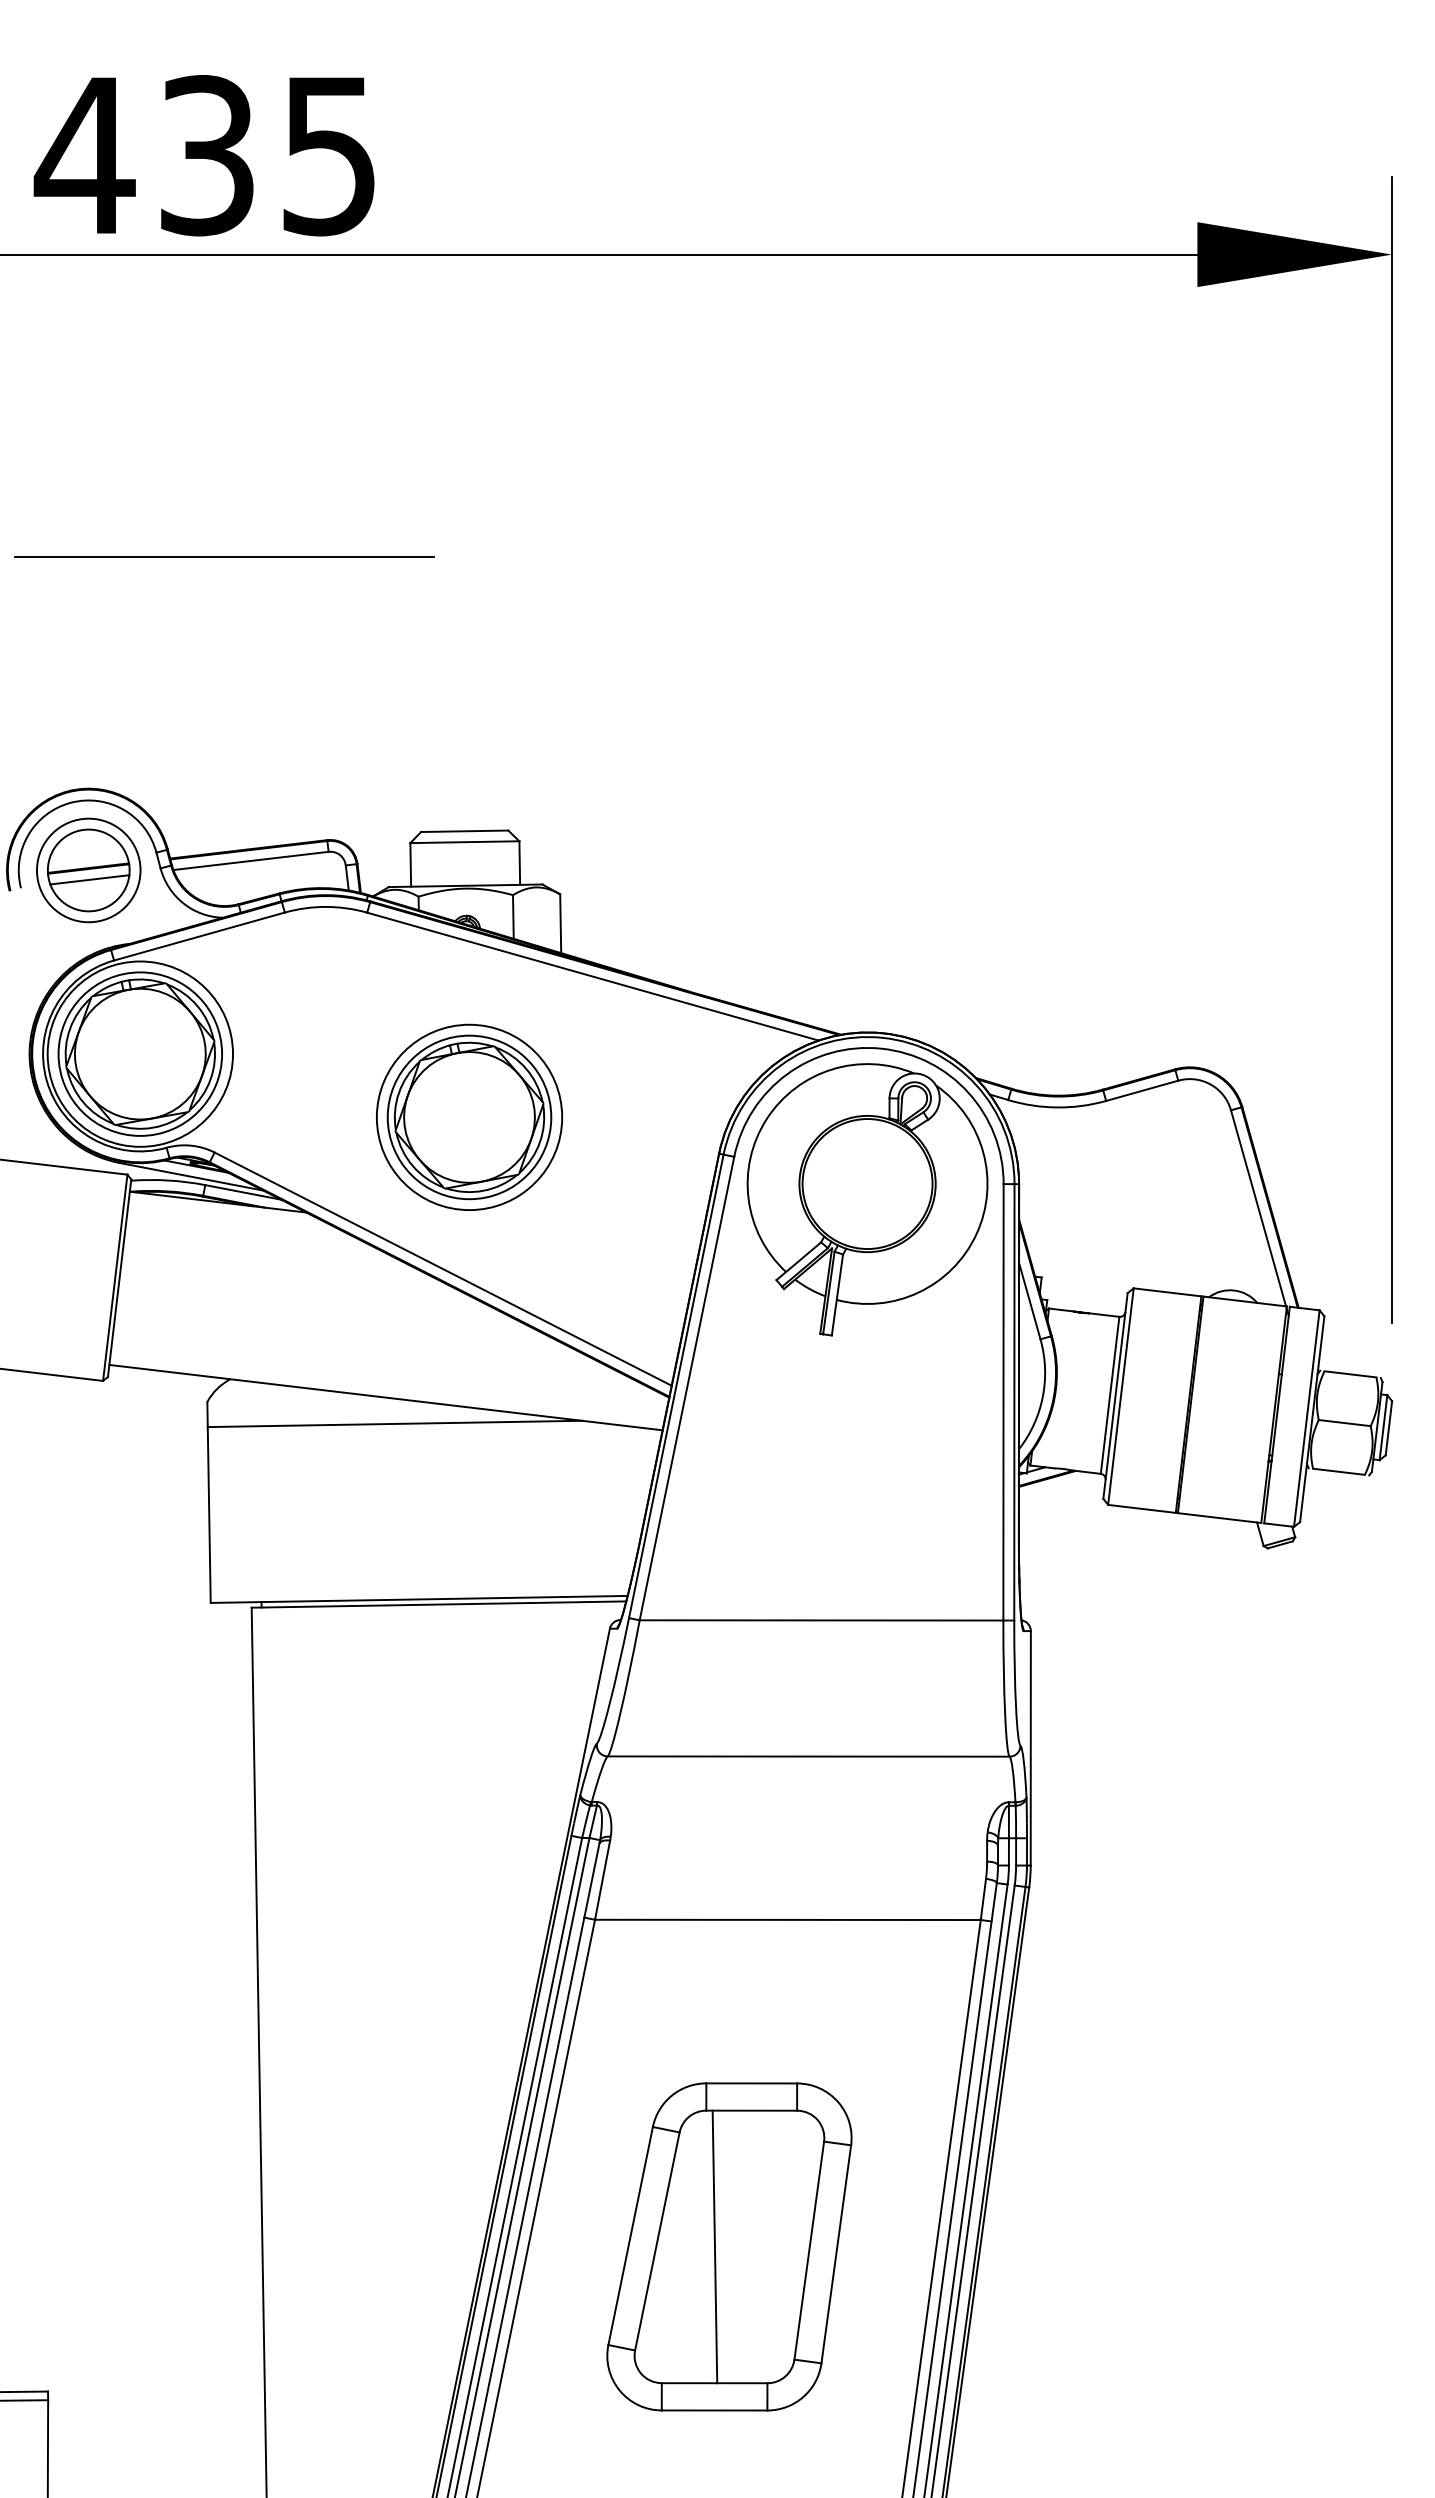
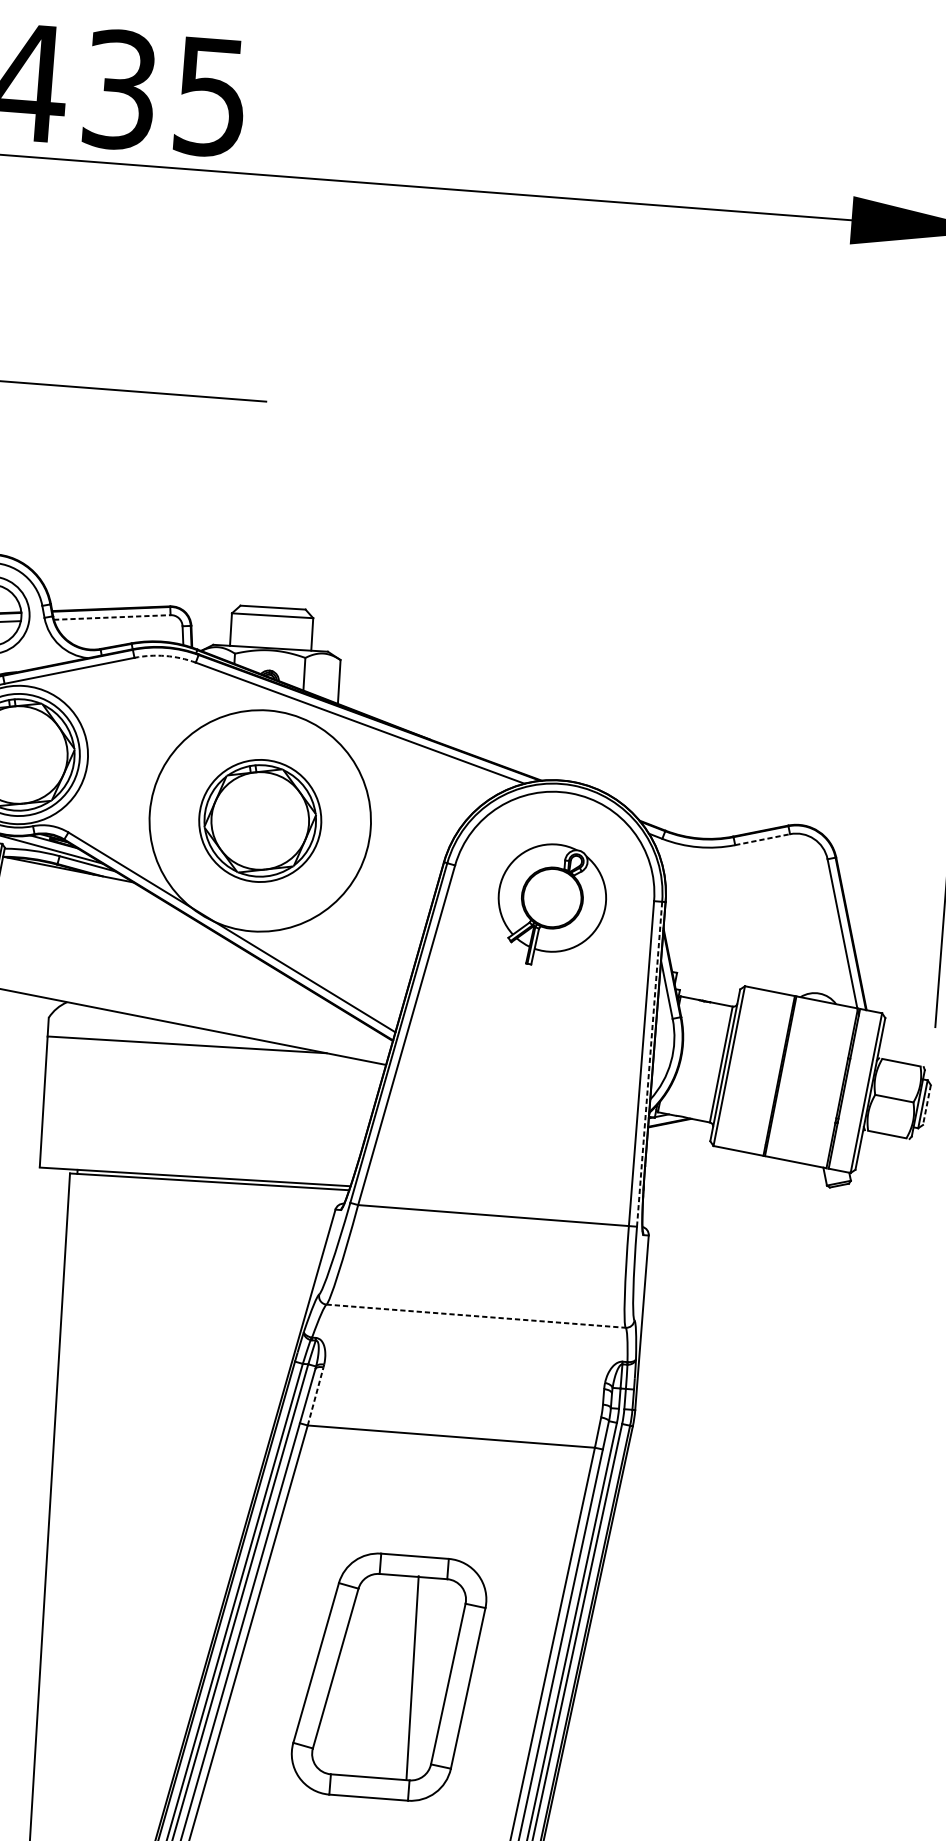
line: (251, 860) -> (112, 617), solid -> dashed
arc: (326, 906) -> (165, 655), solid -> dashed
line: (1142, 1090) -> (762, 839), solid -> dashed
circle: (469, 1117) -> (260, 821), size x1.6
part: (867, 1199) -> (551, 904), size x0.6
line: (1014, 1401) -> (649, 1063), solid -> dashed
line: (1388, 1428) -> (926, 1105), solid -> dashed
line: (808, 1756) -> (476, 1316), solid -> dashed
line: (602, 1879) -> (315, 1395), solid -> dashed
line: (714, 2246) -> (412, 1677), moved

